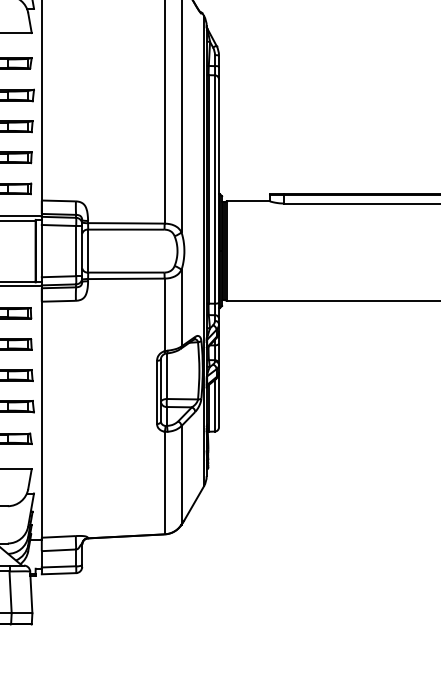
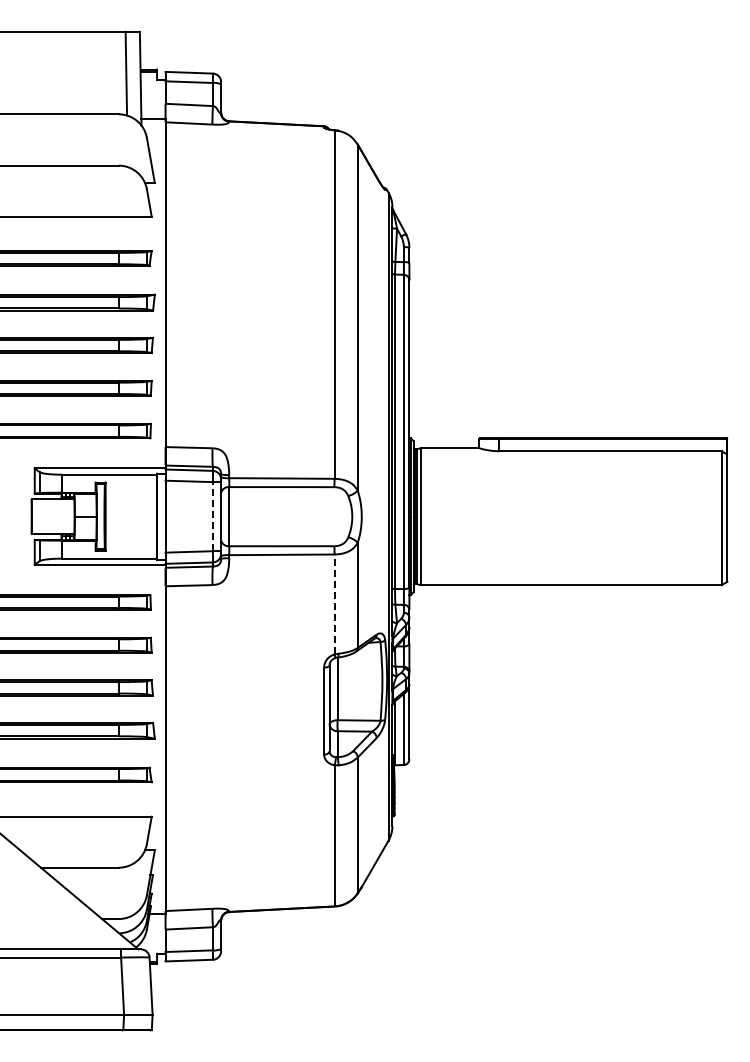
line: (75, 250) -> (212, 516), solid -> dashed
line: (164, 314) -> (334, 604), solid -> dashed

